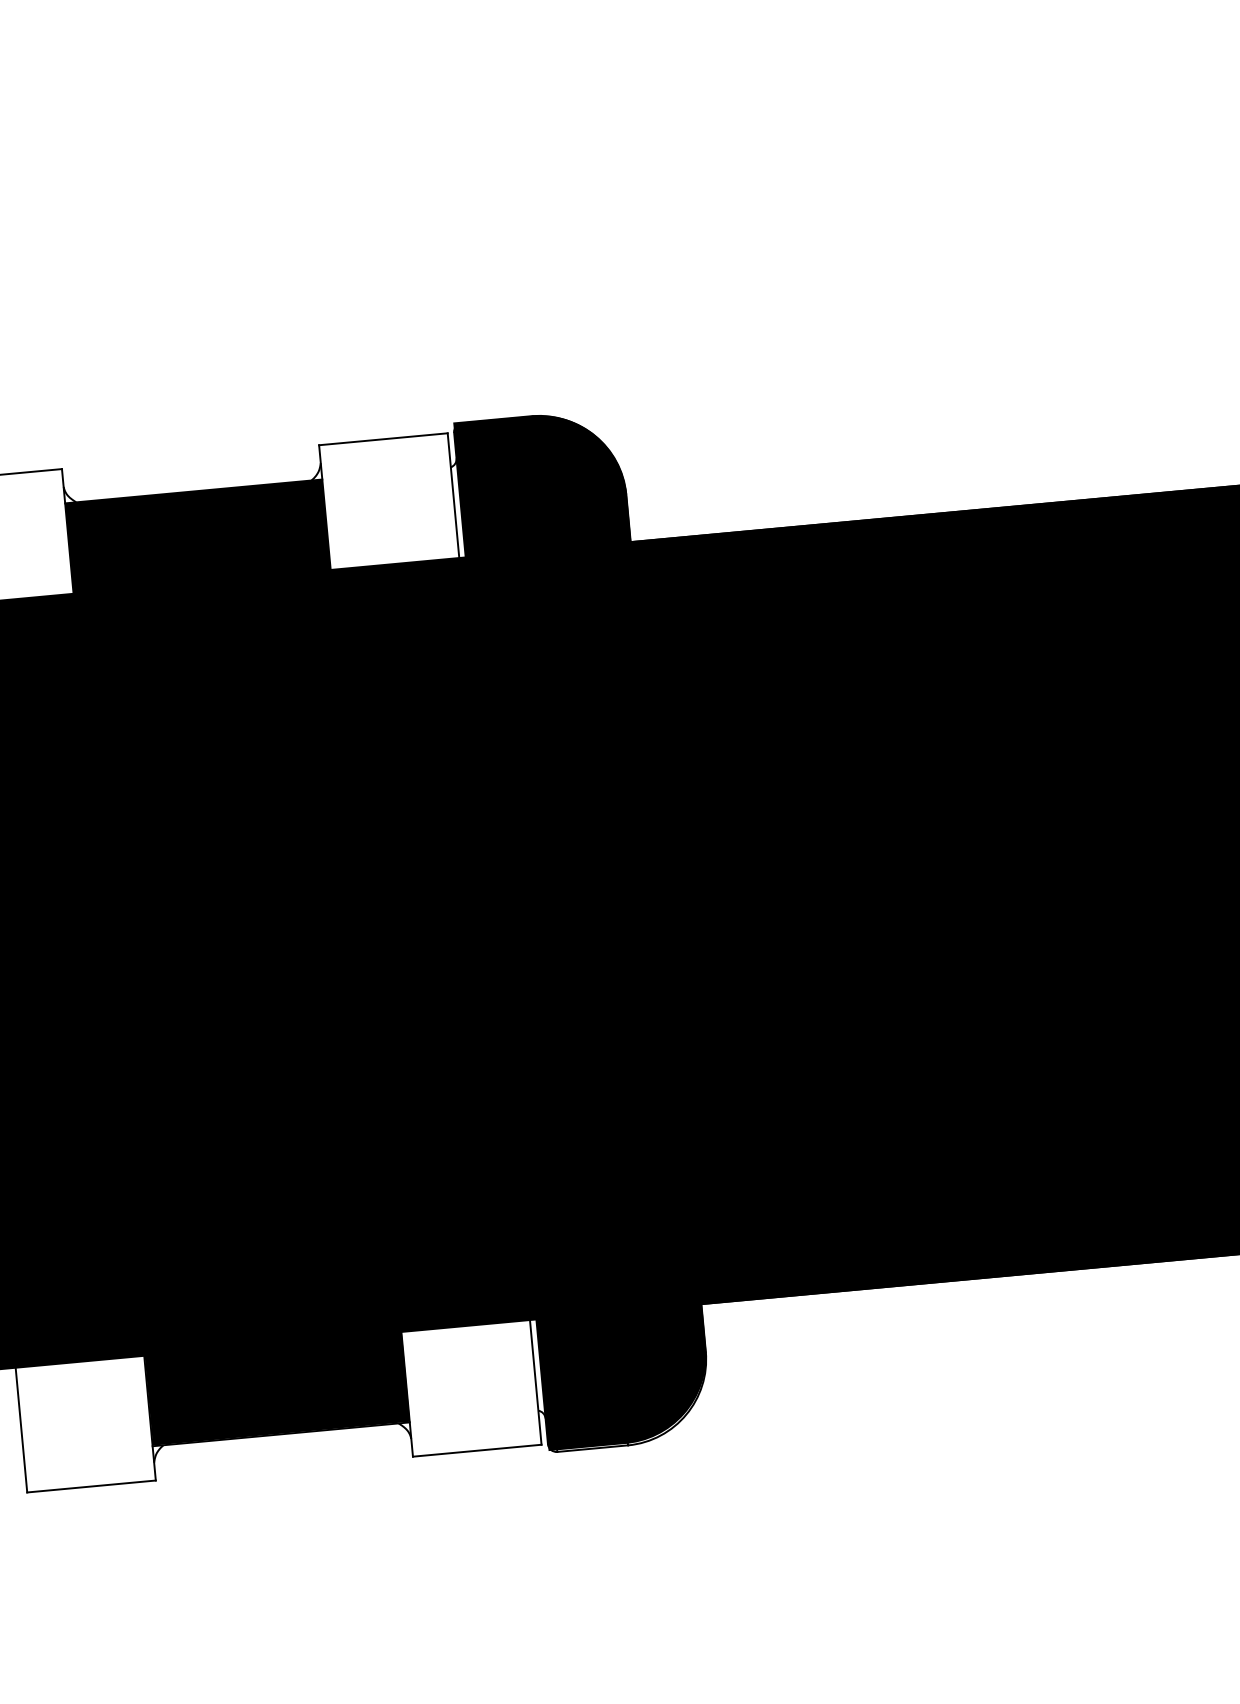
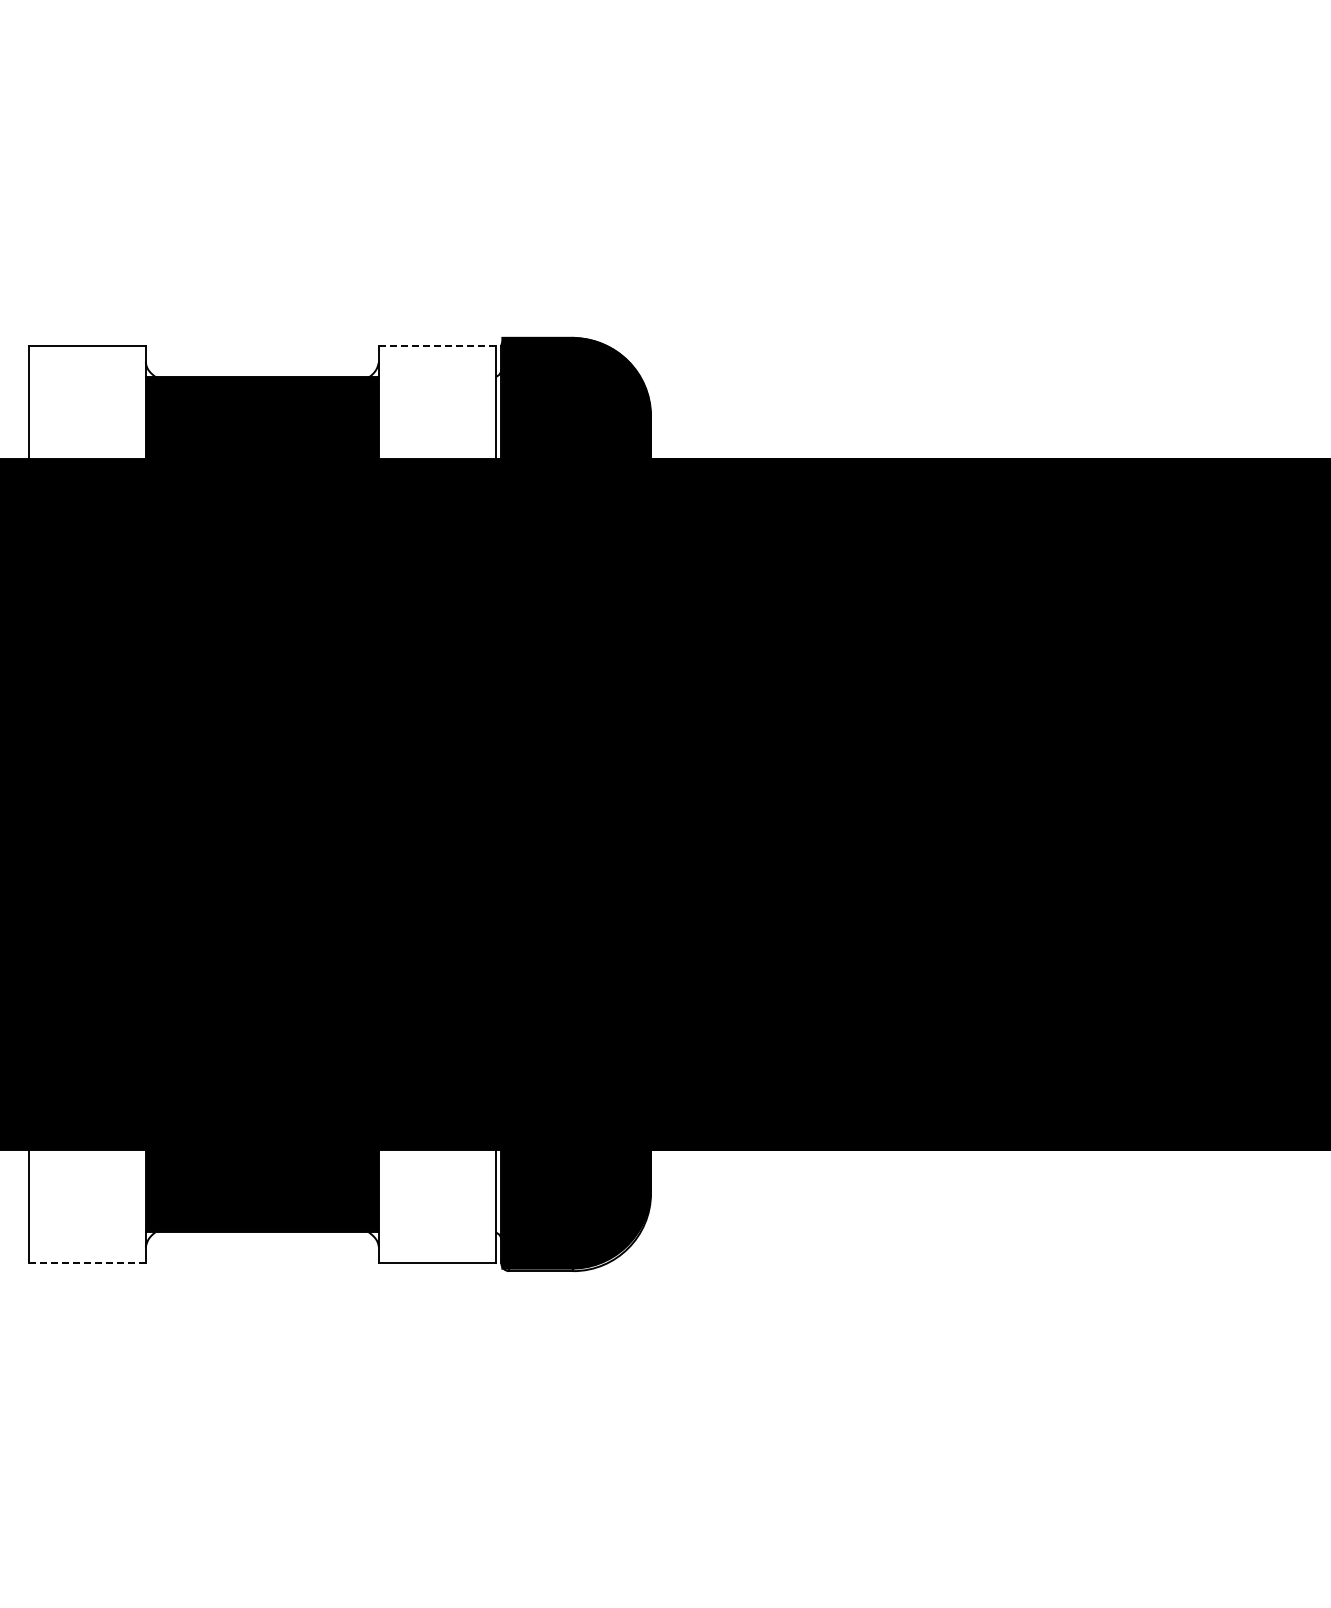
line: (382, 439) -> (436, 346), solid -> dashed
line: (91, 1486) -> (87, 1263), solid -> dashed

